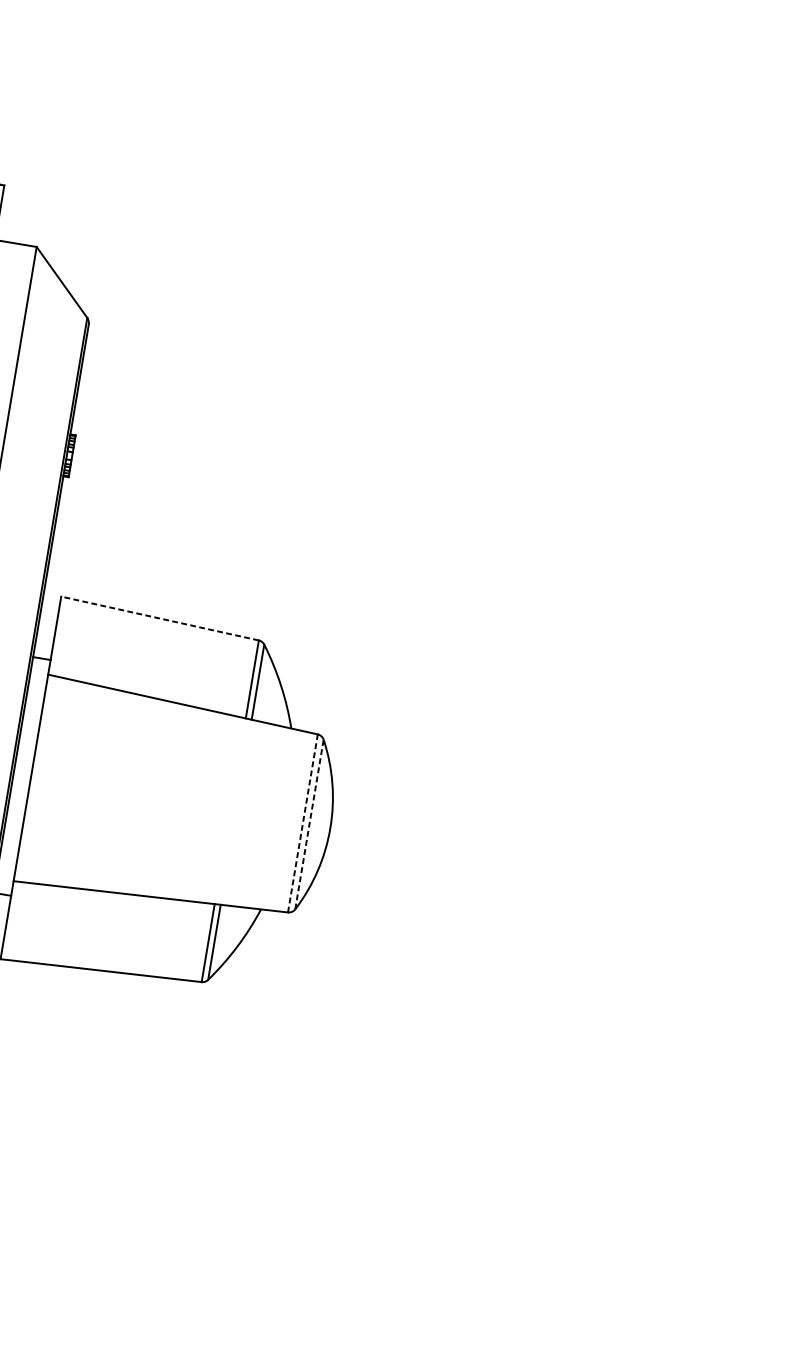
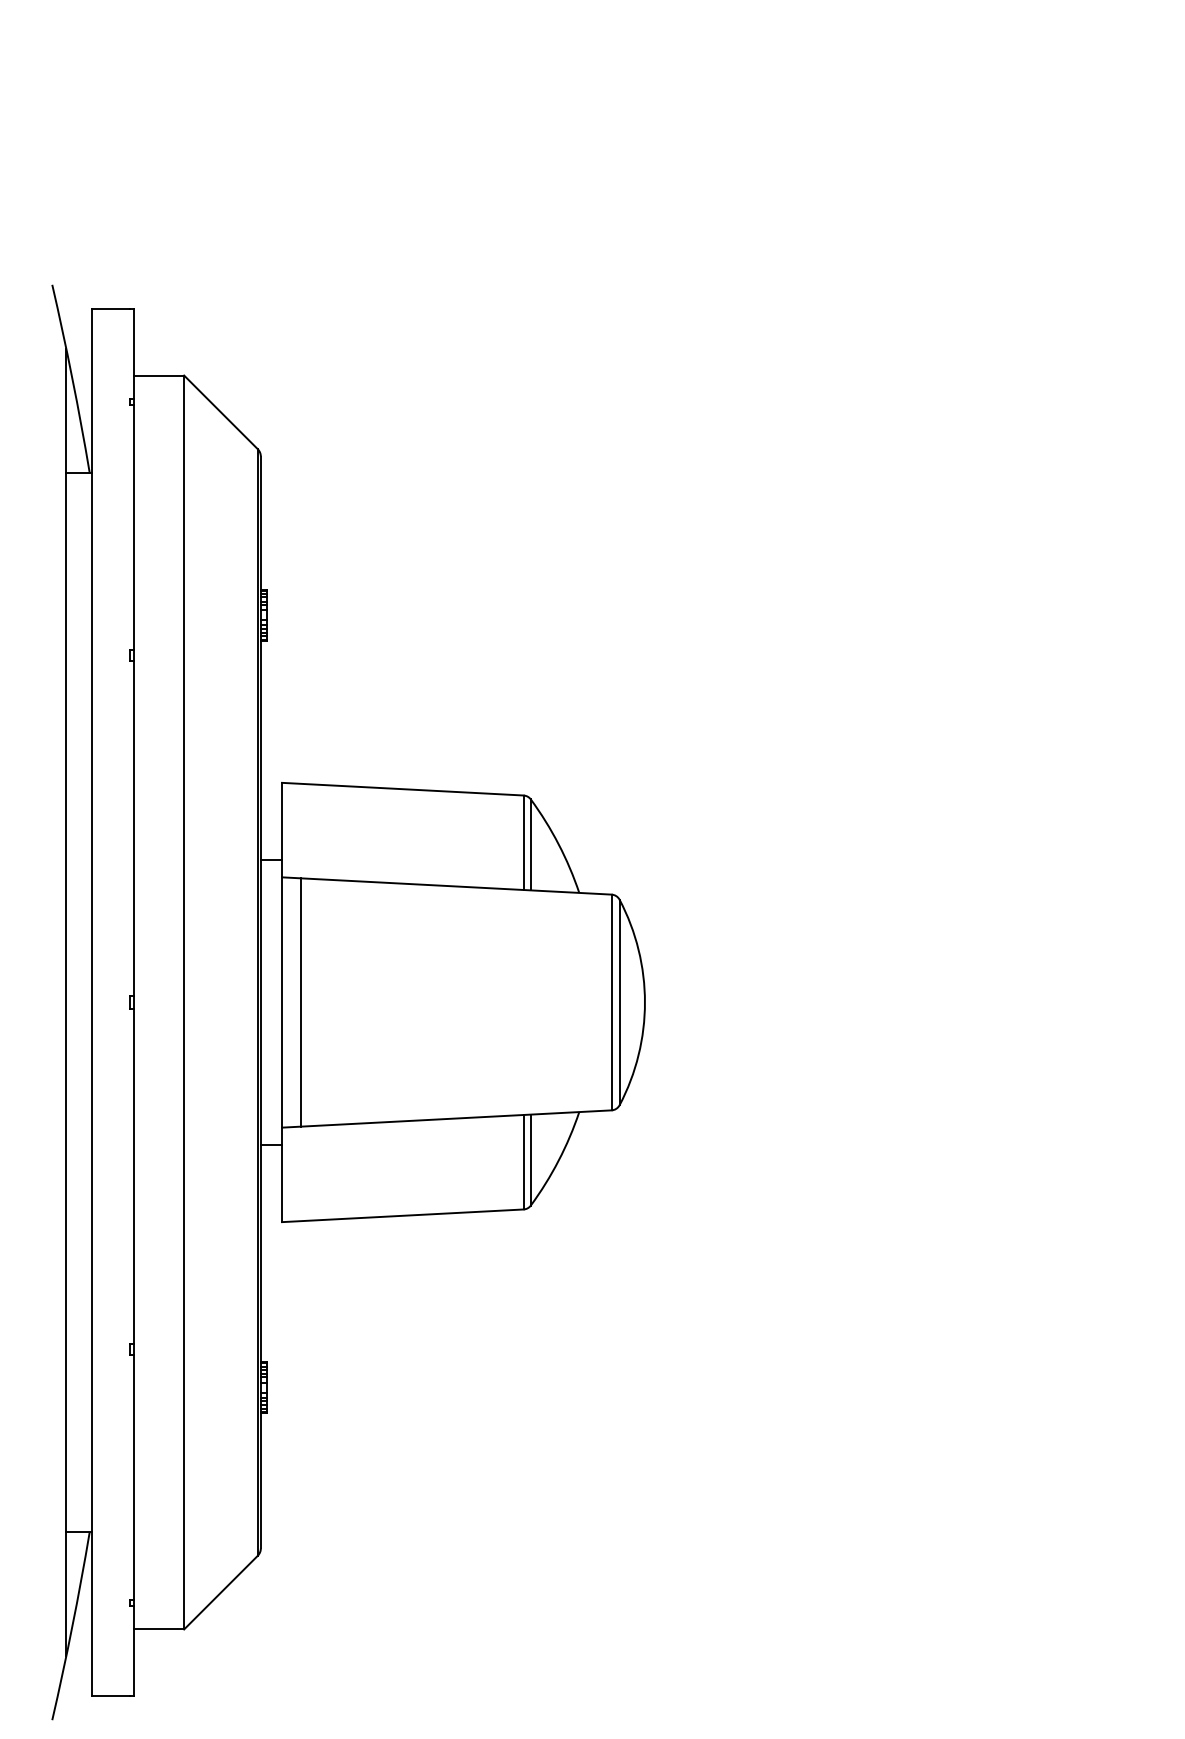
line: (159, 618) -> (402, 789), dashed -> solid
line: (46, 780) -> (301, 1002), added
line: (302, 823) -> (611, 1002), dashed -> solid
line: (309, 824) -> (619, 1002), dashed -> solid

